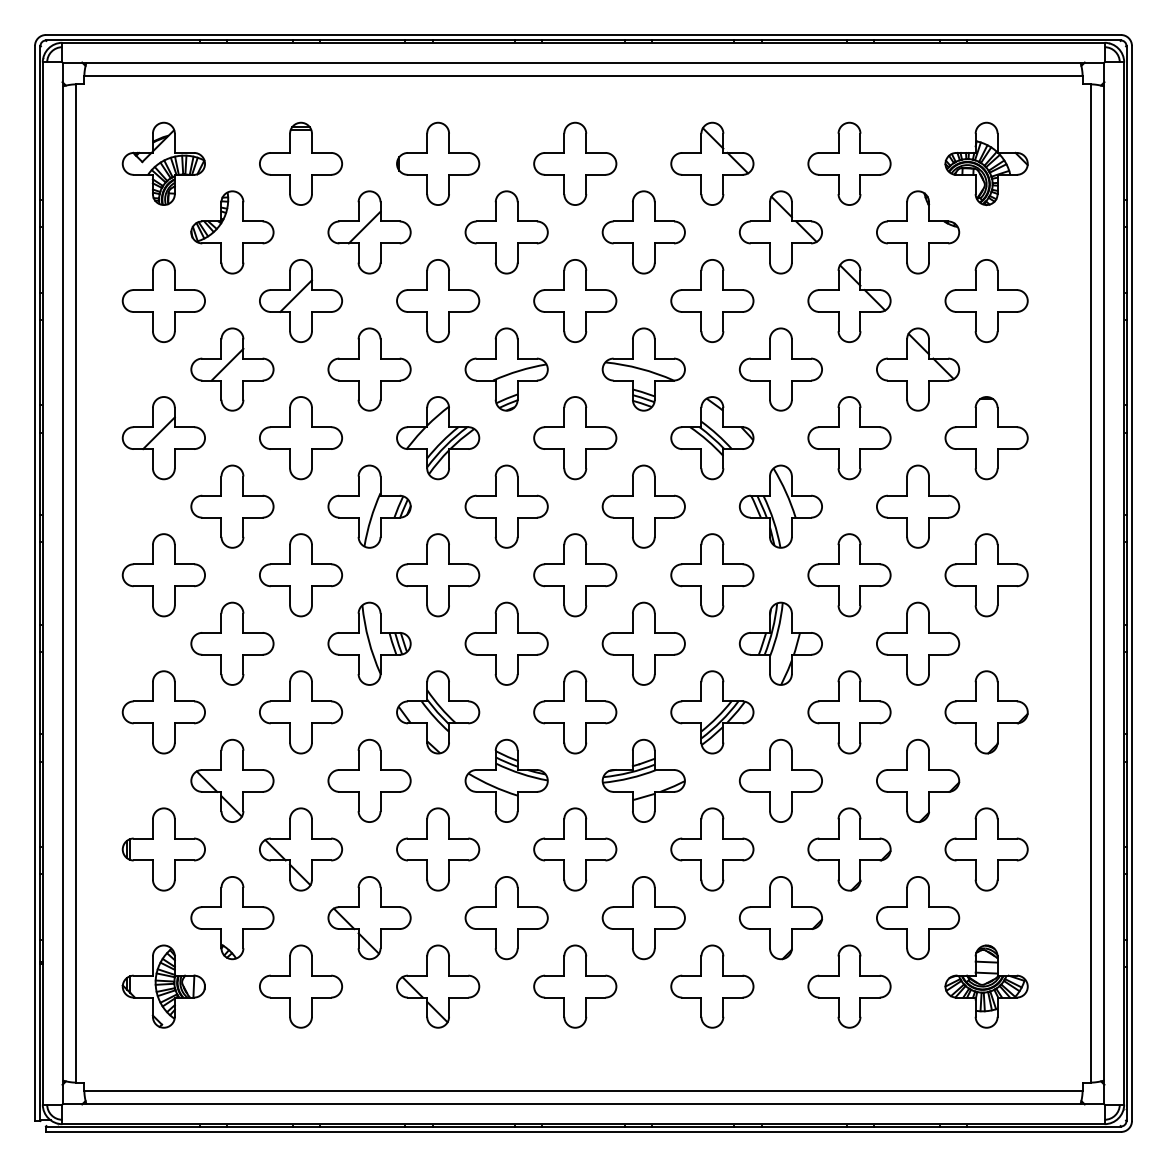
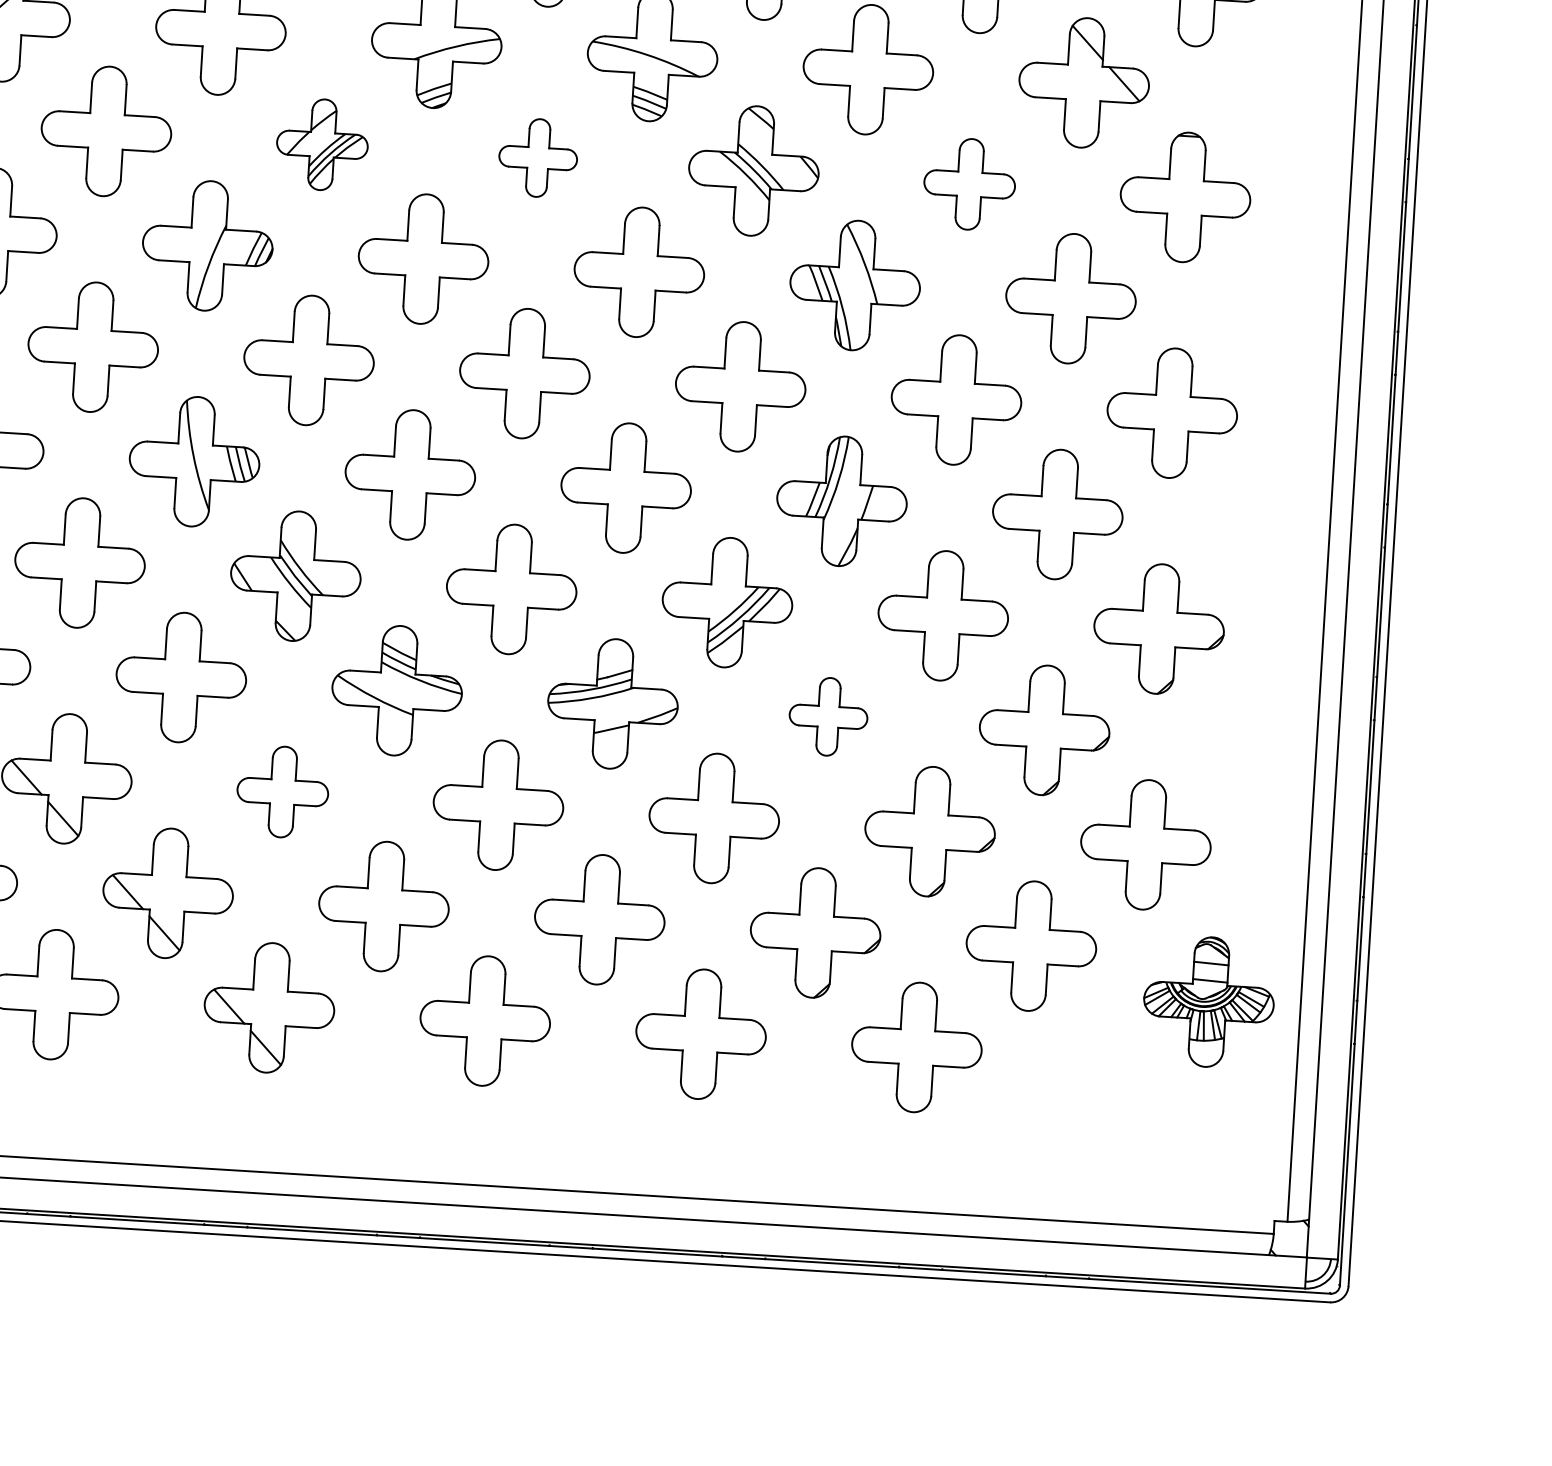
part: (438, 438) -> (322, 145), size x0.7
part: (575, 438) -> (538, 158), size x0.6
part: (849, 438) -> (969, 184), size x0.7
part: (780, 780) -> (828, 716), size x0.6
part: (438, 849) -> (283, 792), size x0.7
part: (986, 986) -> (1208, 1001), moved

